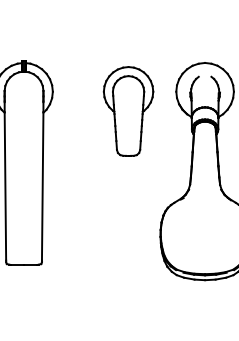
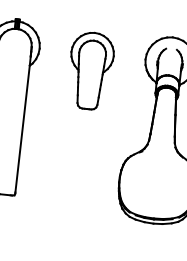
part: (128, 111) -> (90, 71), moved

